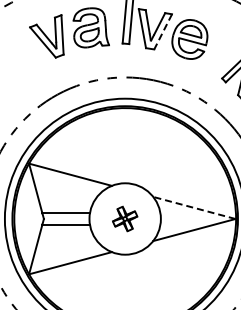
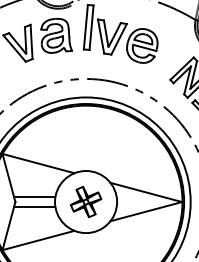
line: (163, 31) -> (119, 39), dashed -> solid
line: (194, 207) -> (146, 192), dashed -> solid
part: (124, 218) -> (85, 201), size x1.43

